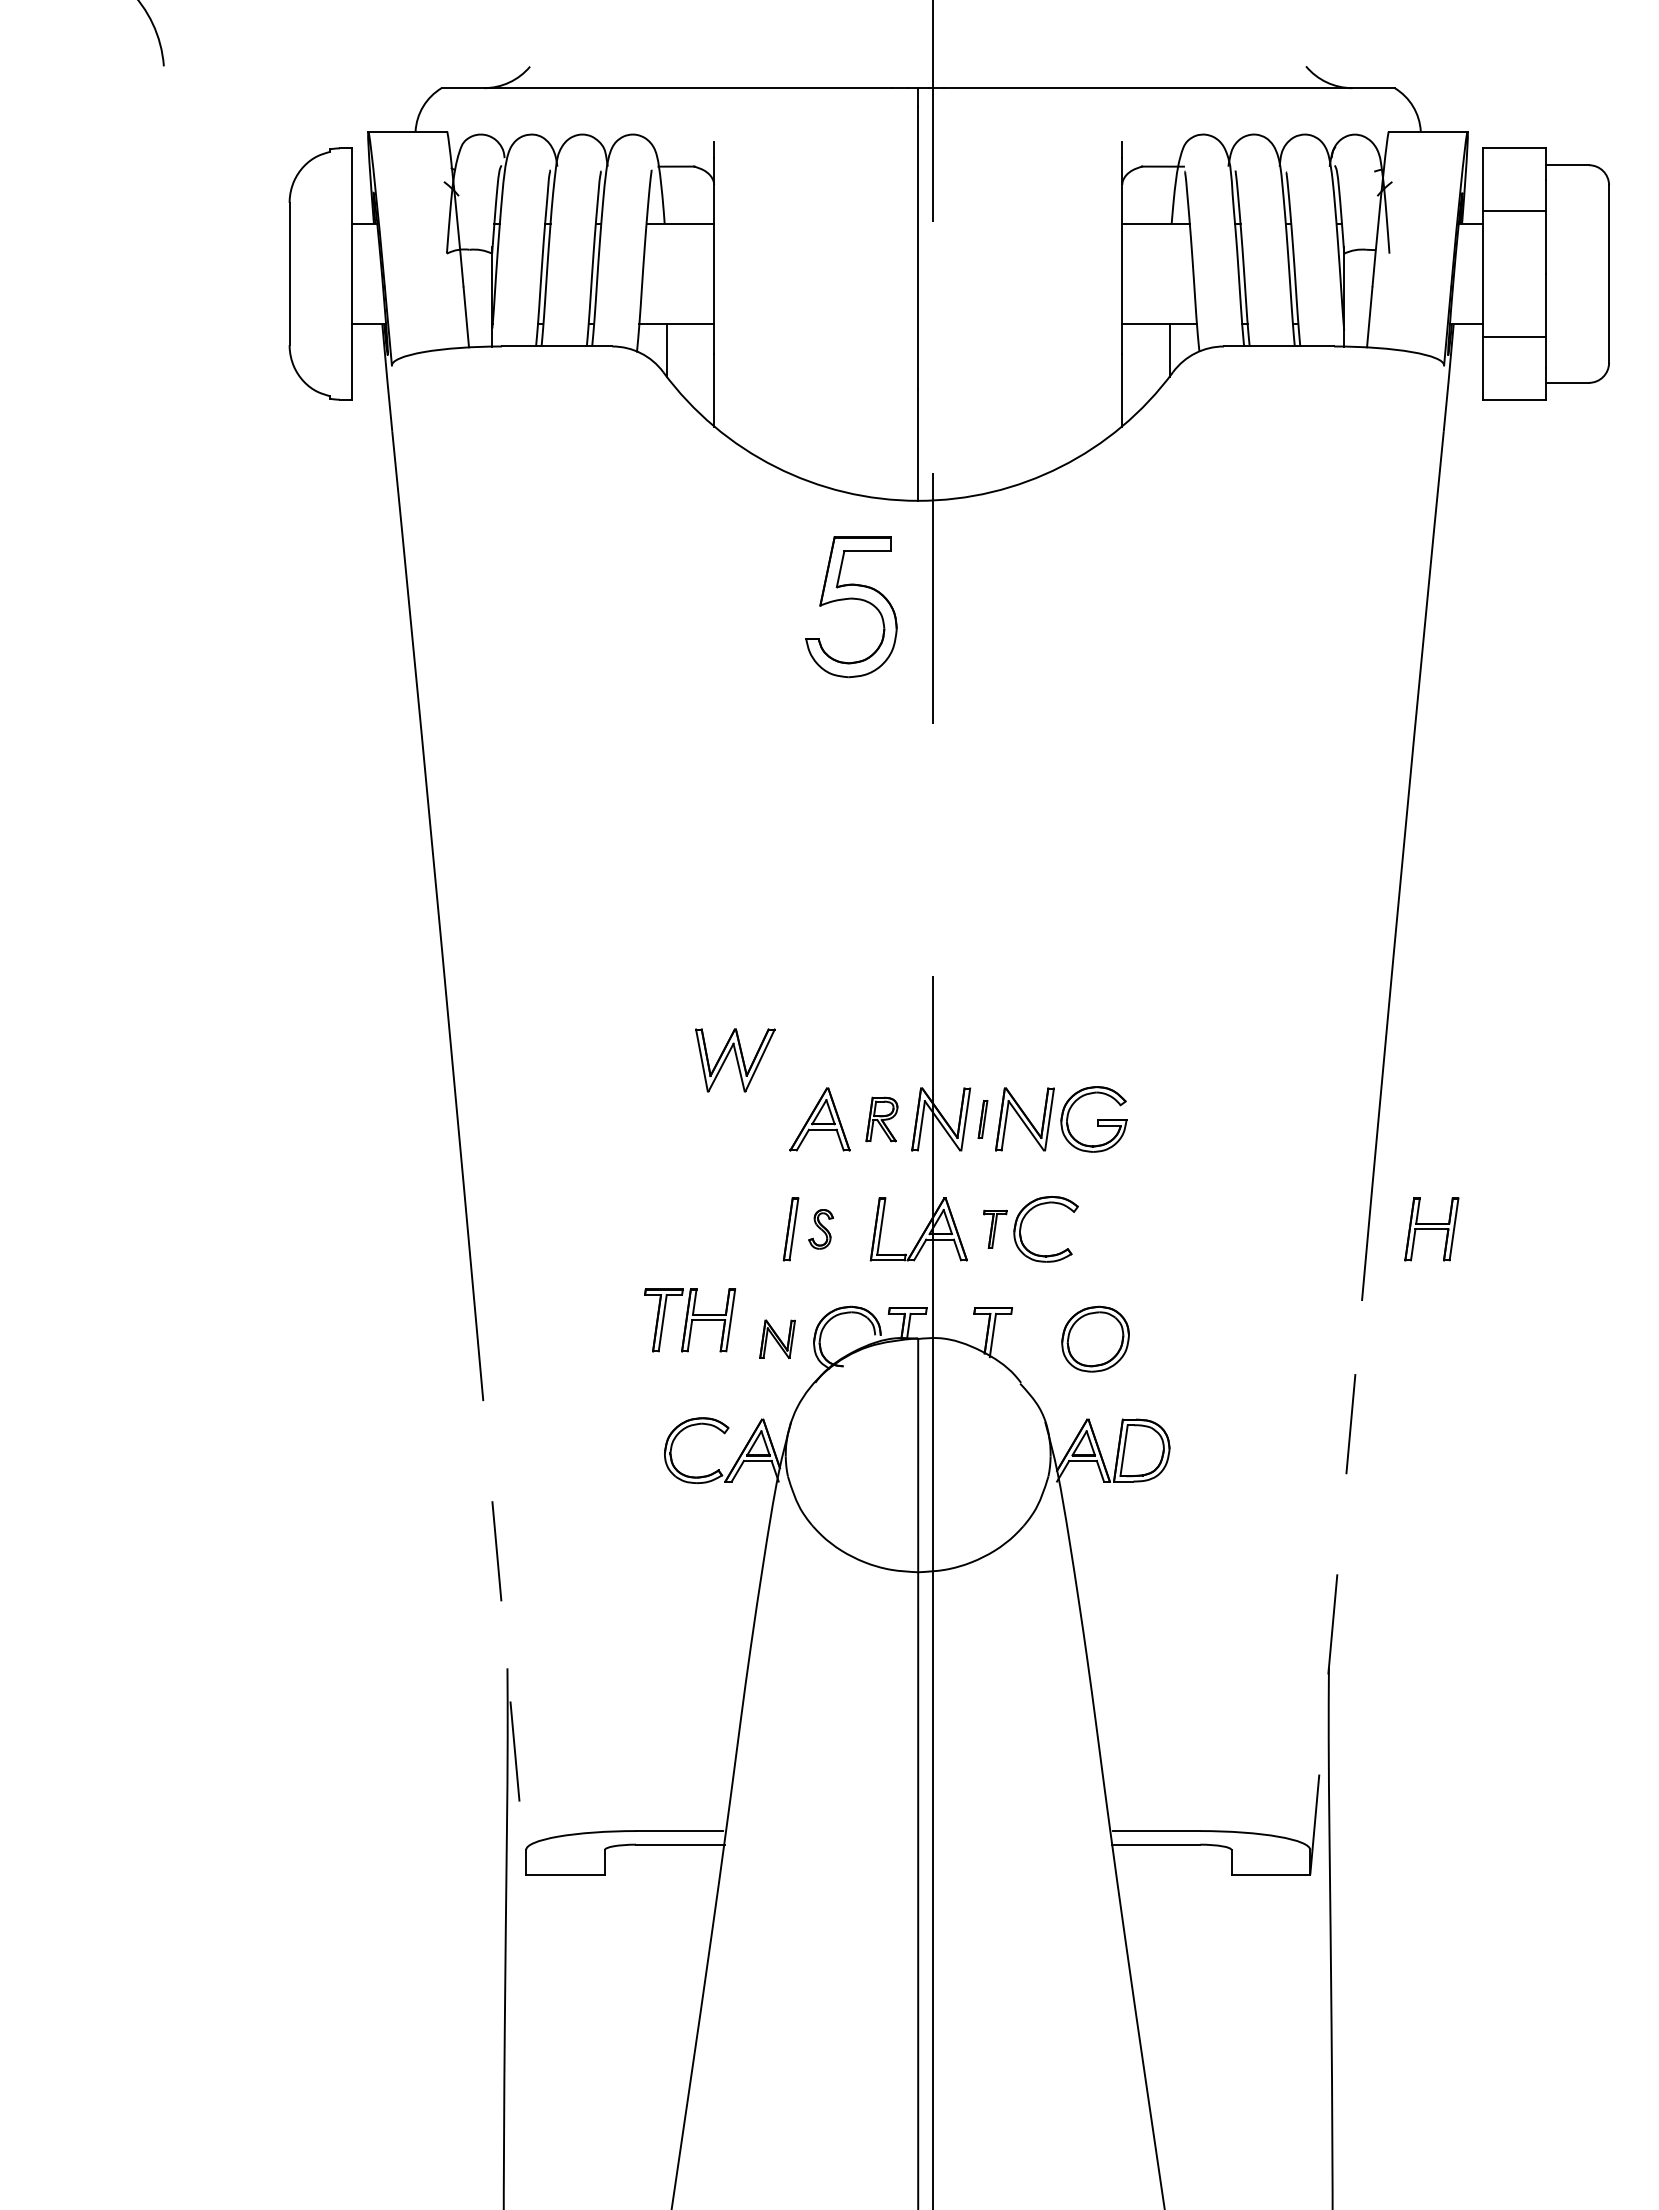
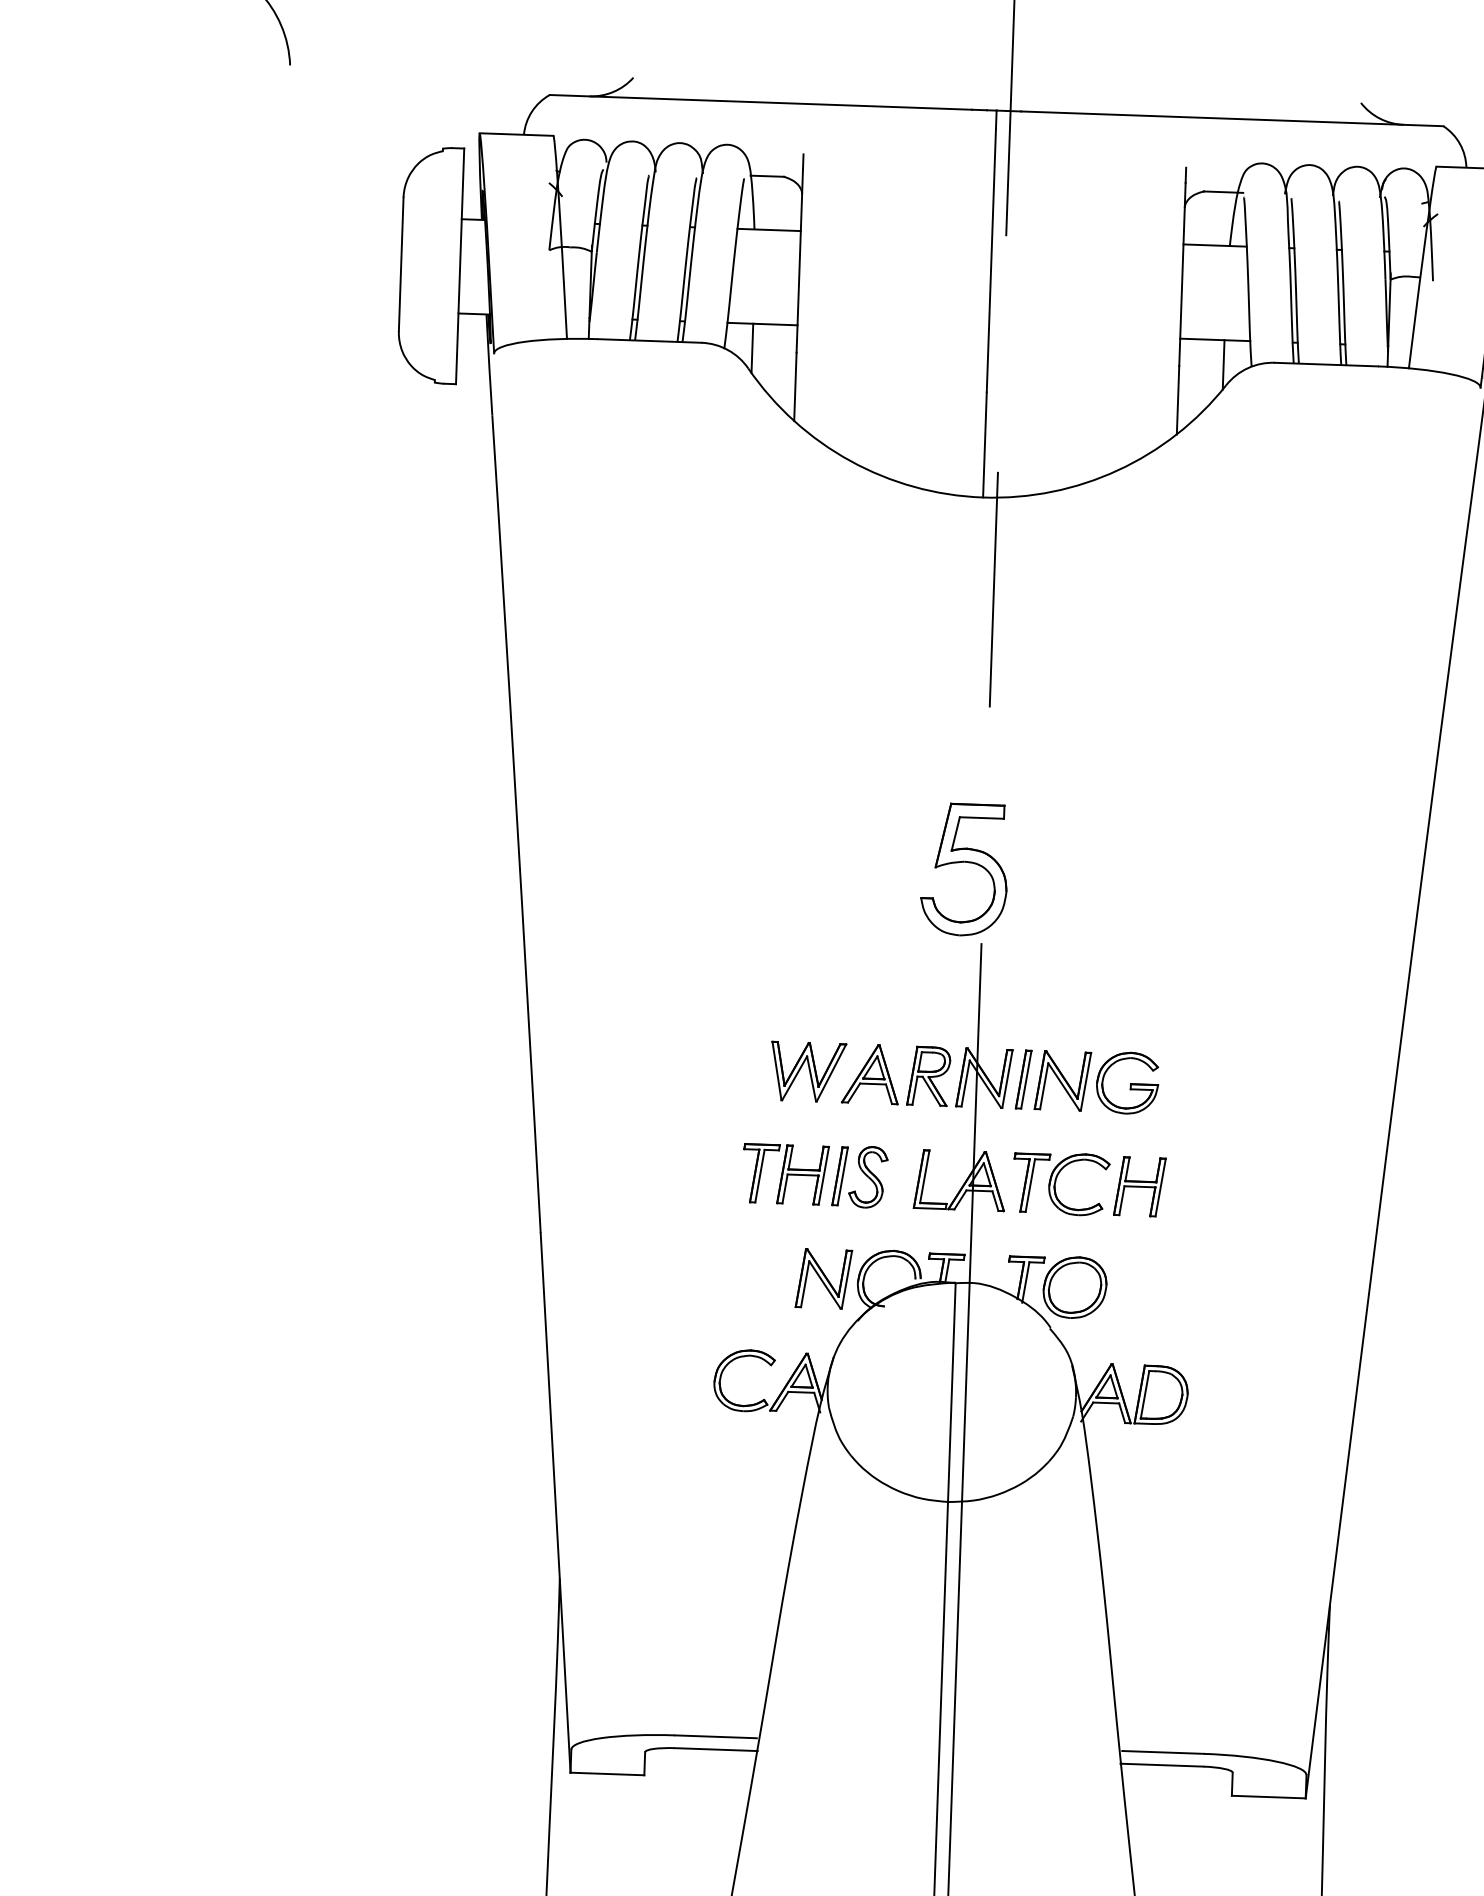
part: (851, 599) -> (964, 862), moved
part: (735, 1060) -> (808, 1072), moved
part: (881, 1119) -> (928, 1076), size x1.43
part: (982, 1119) -> (1023, 1079), size x1.67
part: (820, 1229) -> (867, 1177), size x1.67
part: (995, 1229) -> (1031, 1183), size x1.67
part: (1431, 1229) -> (1139, 1186), moved
part: (690, 1320) -> (786, 1174), moved
part: (1095, 1338) -> (1075, 1287), moved
part: (777, 1339) -> (823, 1279), size x1.67
line: (1336, 1587) -> (1339, 1529), dashed -> solid
line: (500, 1588) -> (555, 1503), dashed -> solid

